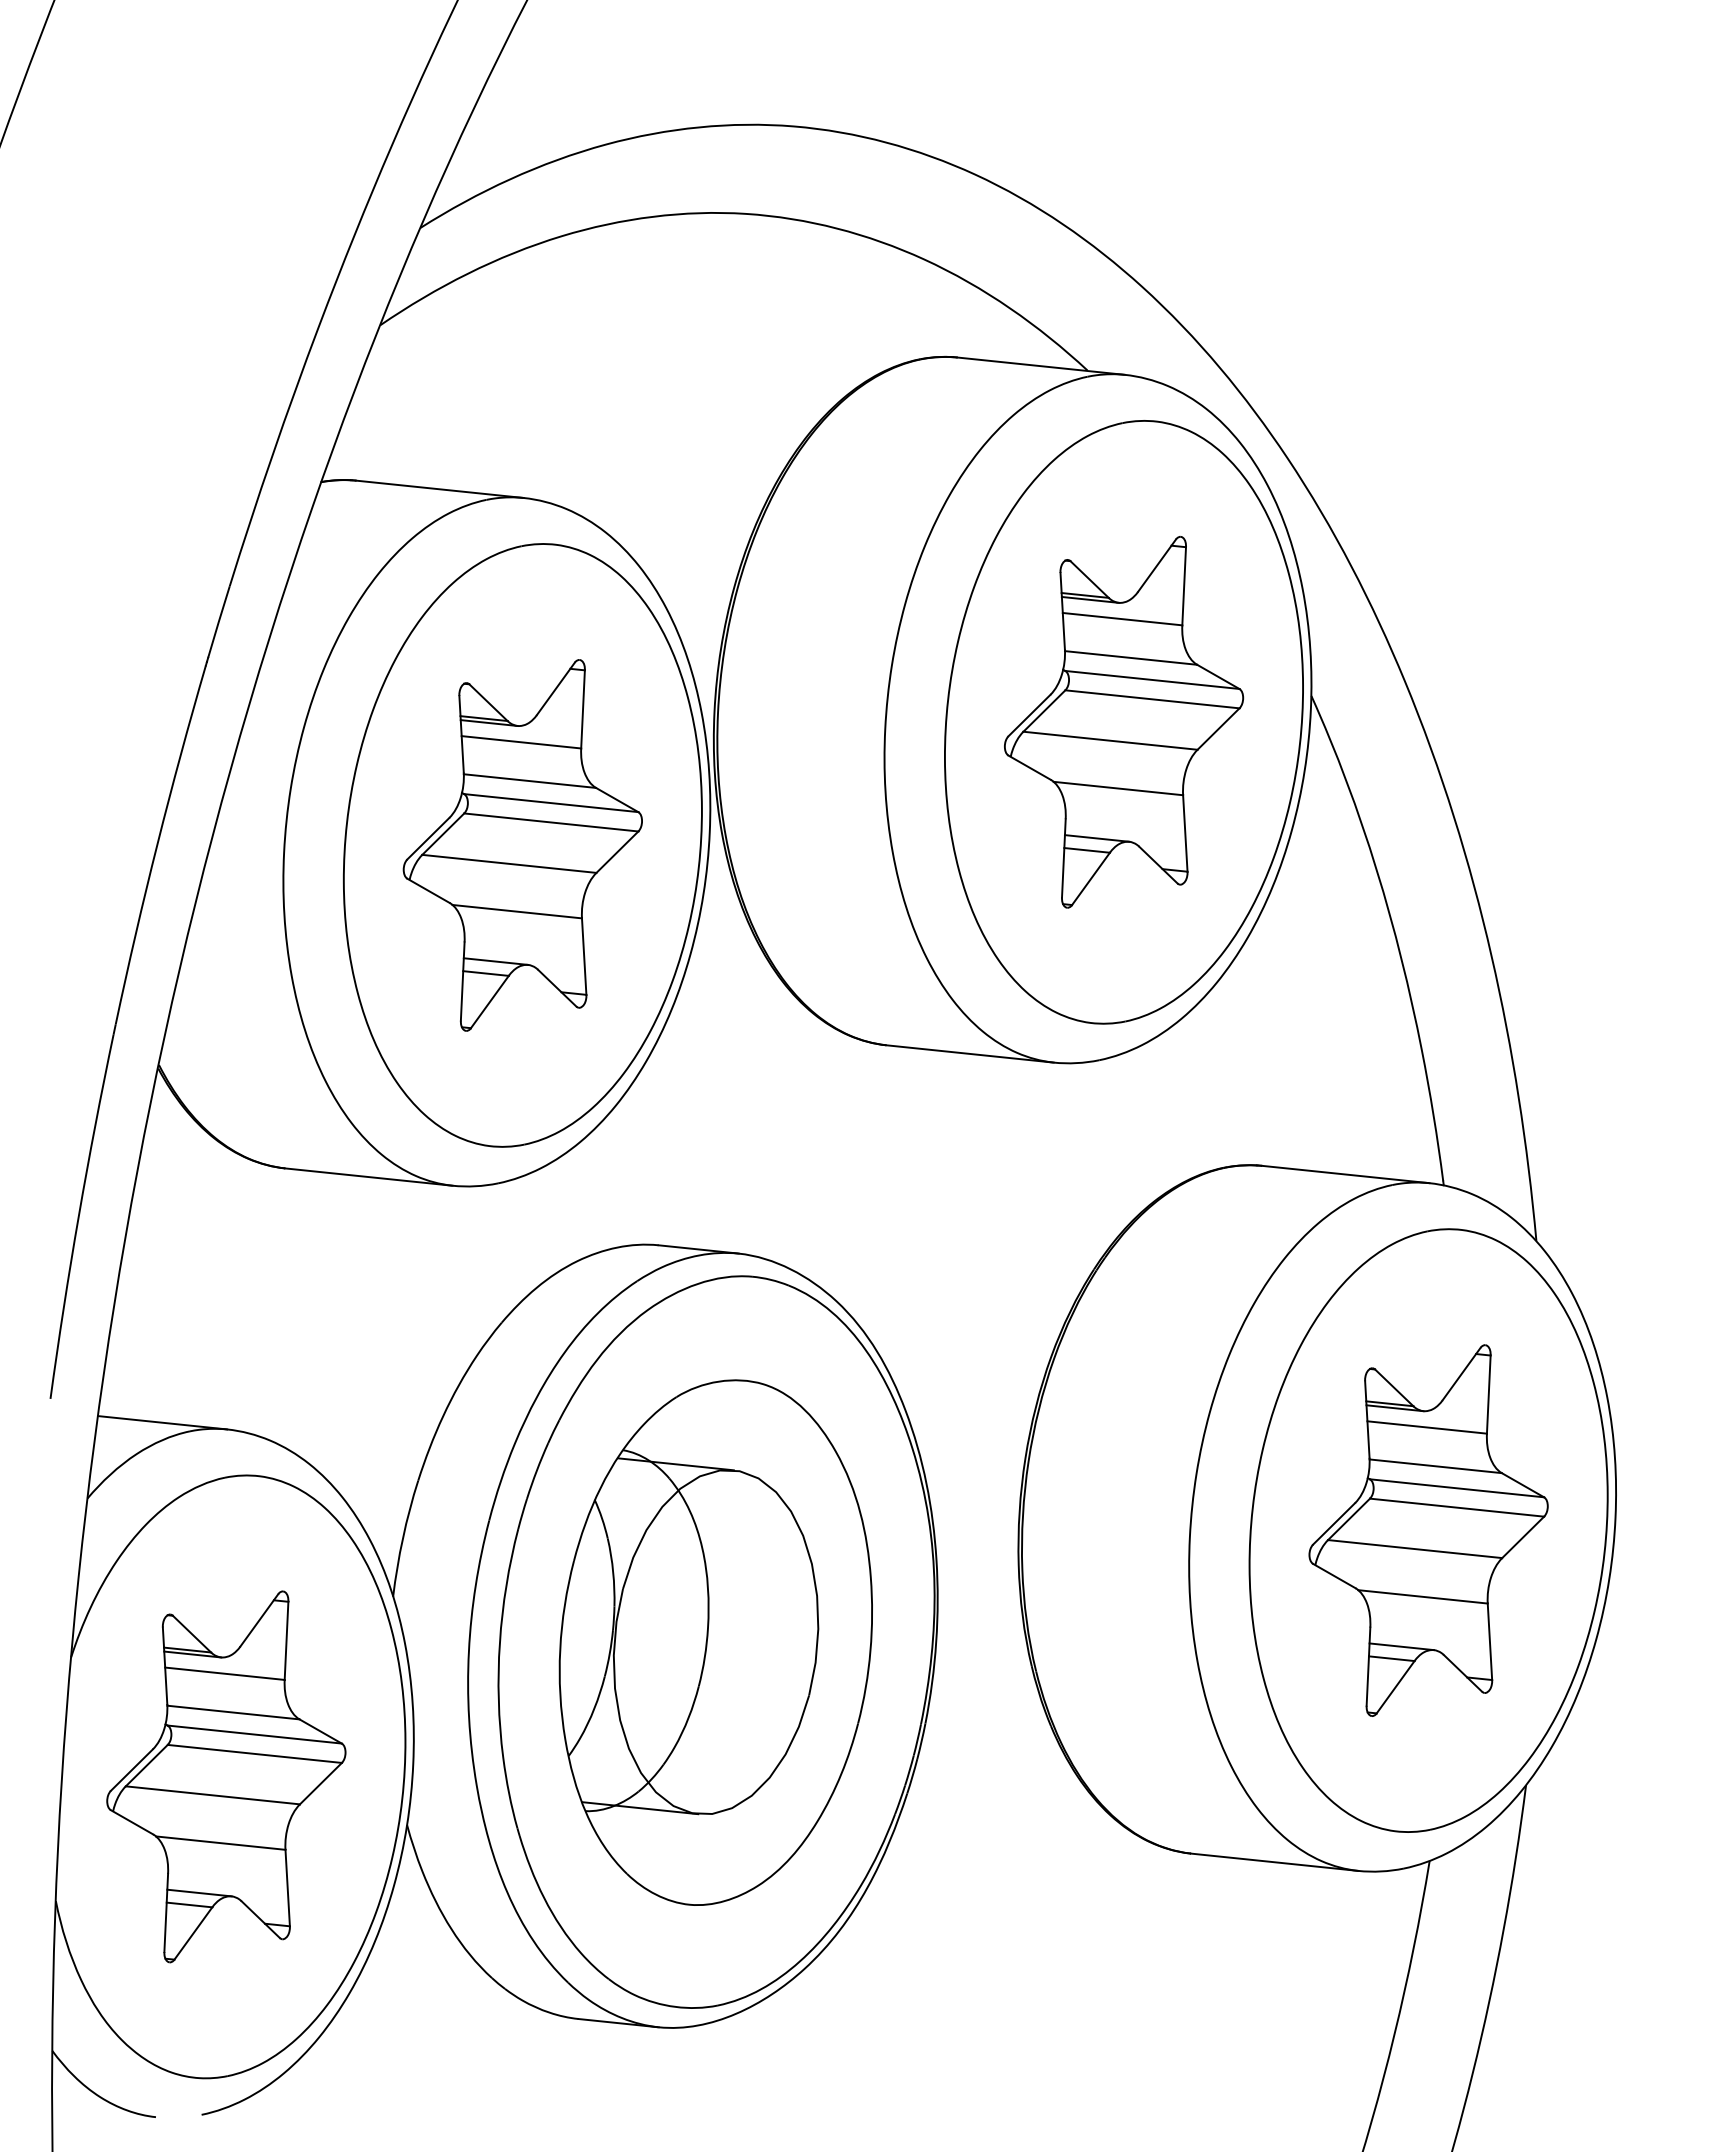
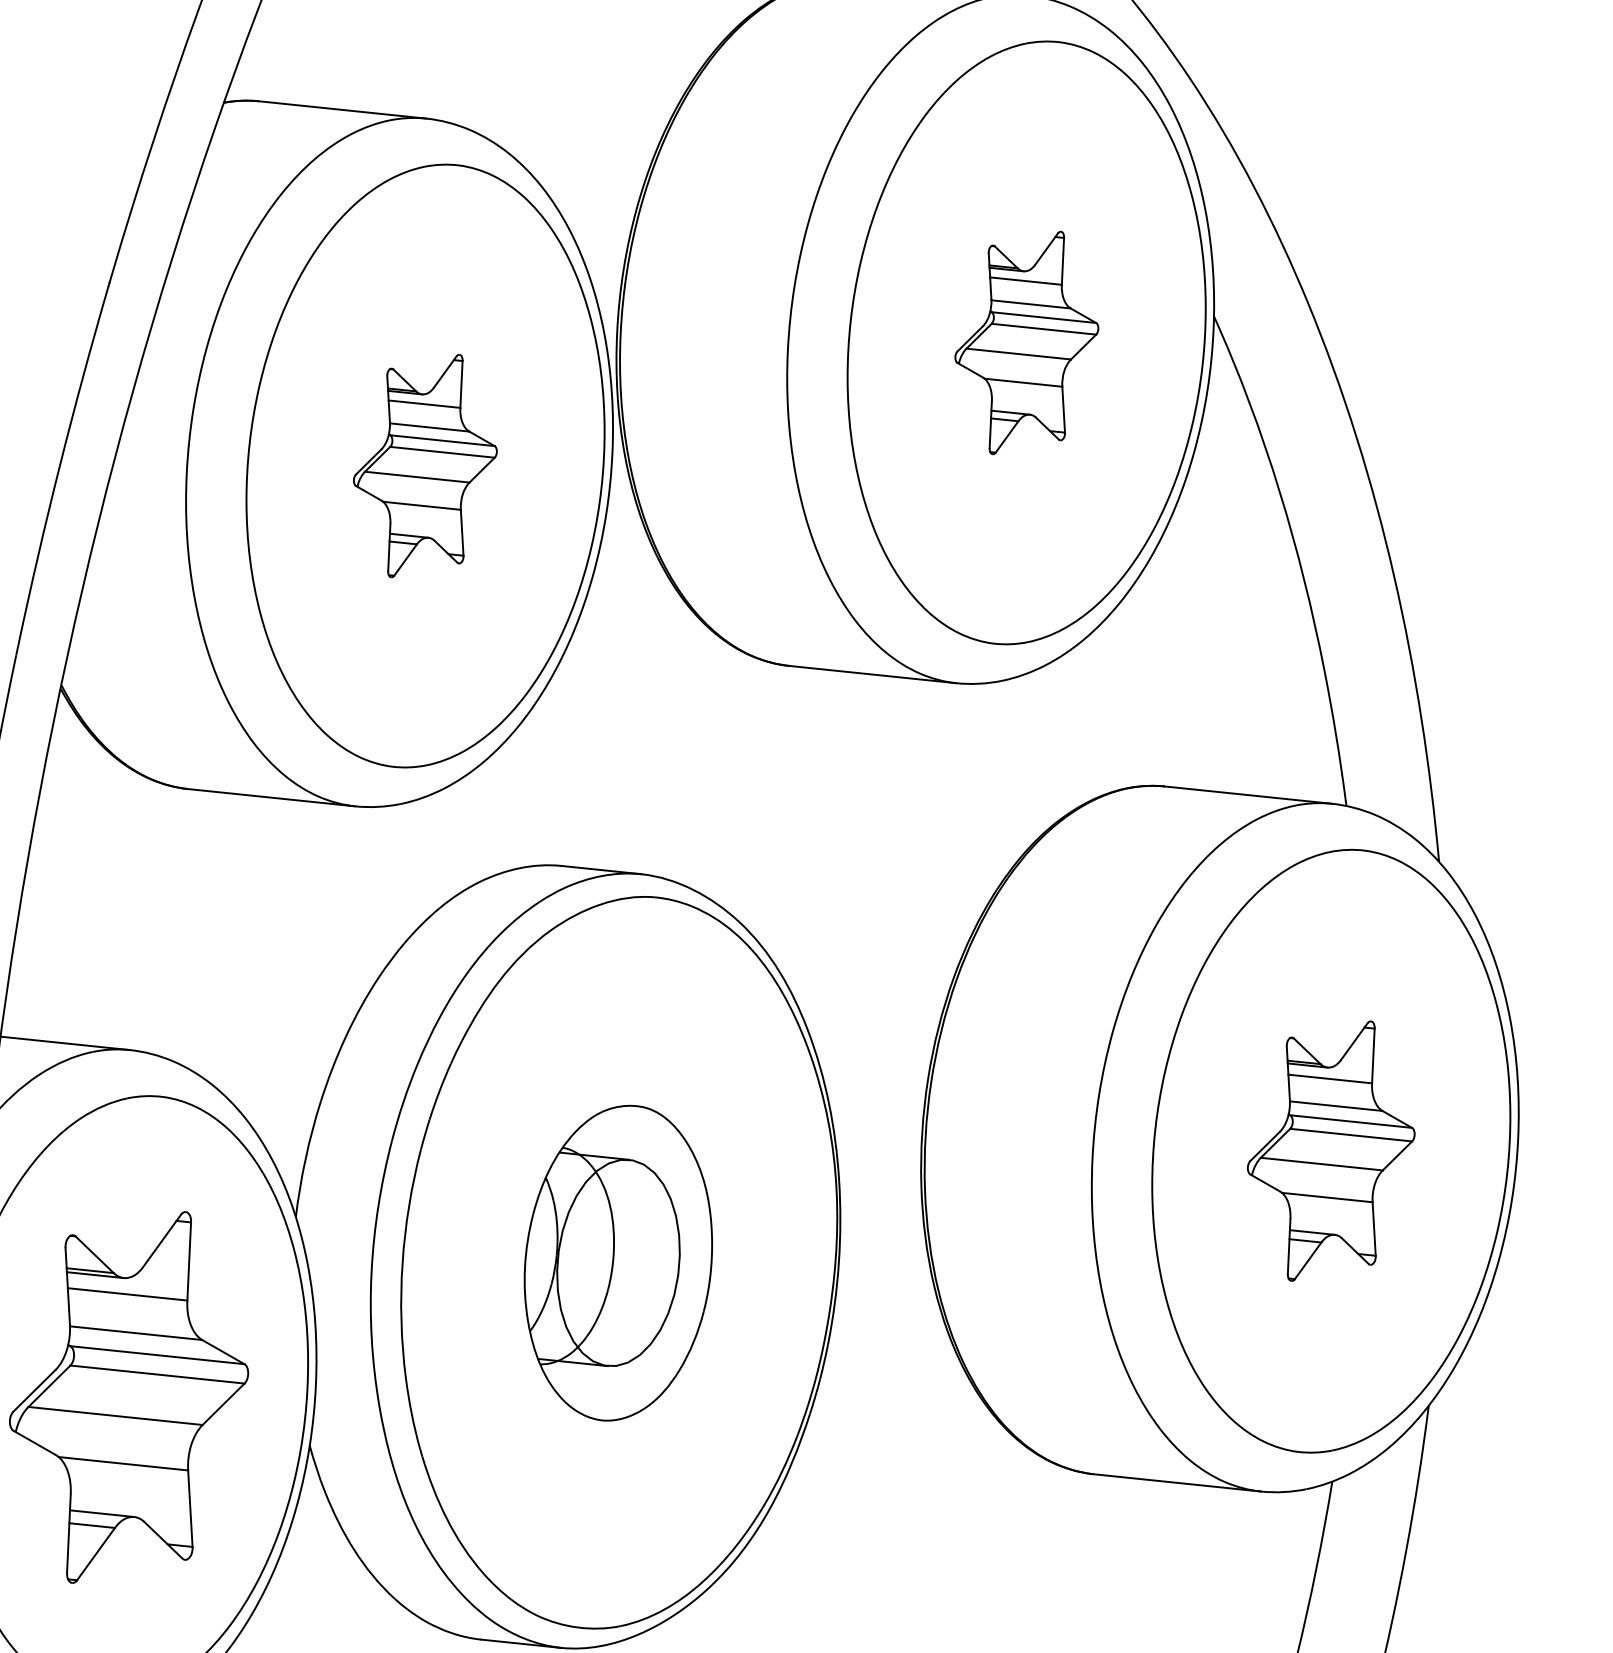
part: (1124, 722) -> (1027, 343), size x0.6
part: (522, 845) -> (425, 466), size x0.6
part: (1428, 1530) -> (1331, 1151), size x0.7
part: (715, 1642) -> (618, 1263), size x0.6

